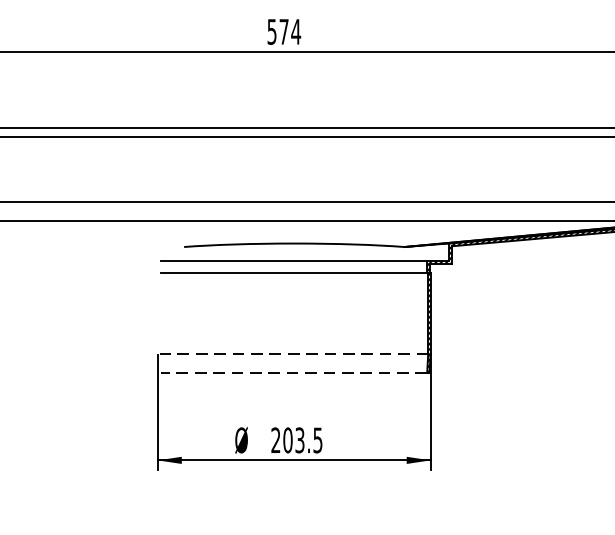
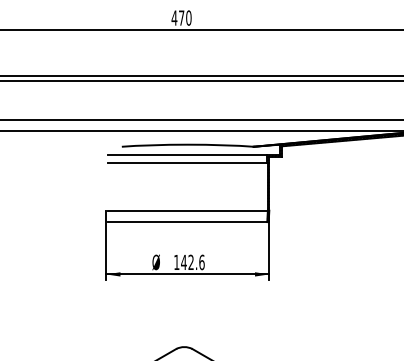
text: (283, 30) -> (181, 17), 574 -> 470
line: (293, 353) -> (187, 210), dashed -> solid
line: (293, 373) -> (187, 222), dashed -> solid
text: (297, 440) -> (189, 262), 203.5 -> 142.6

